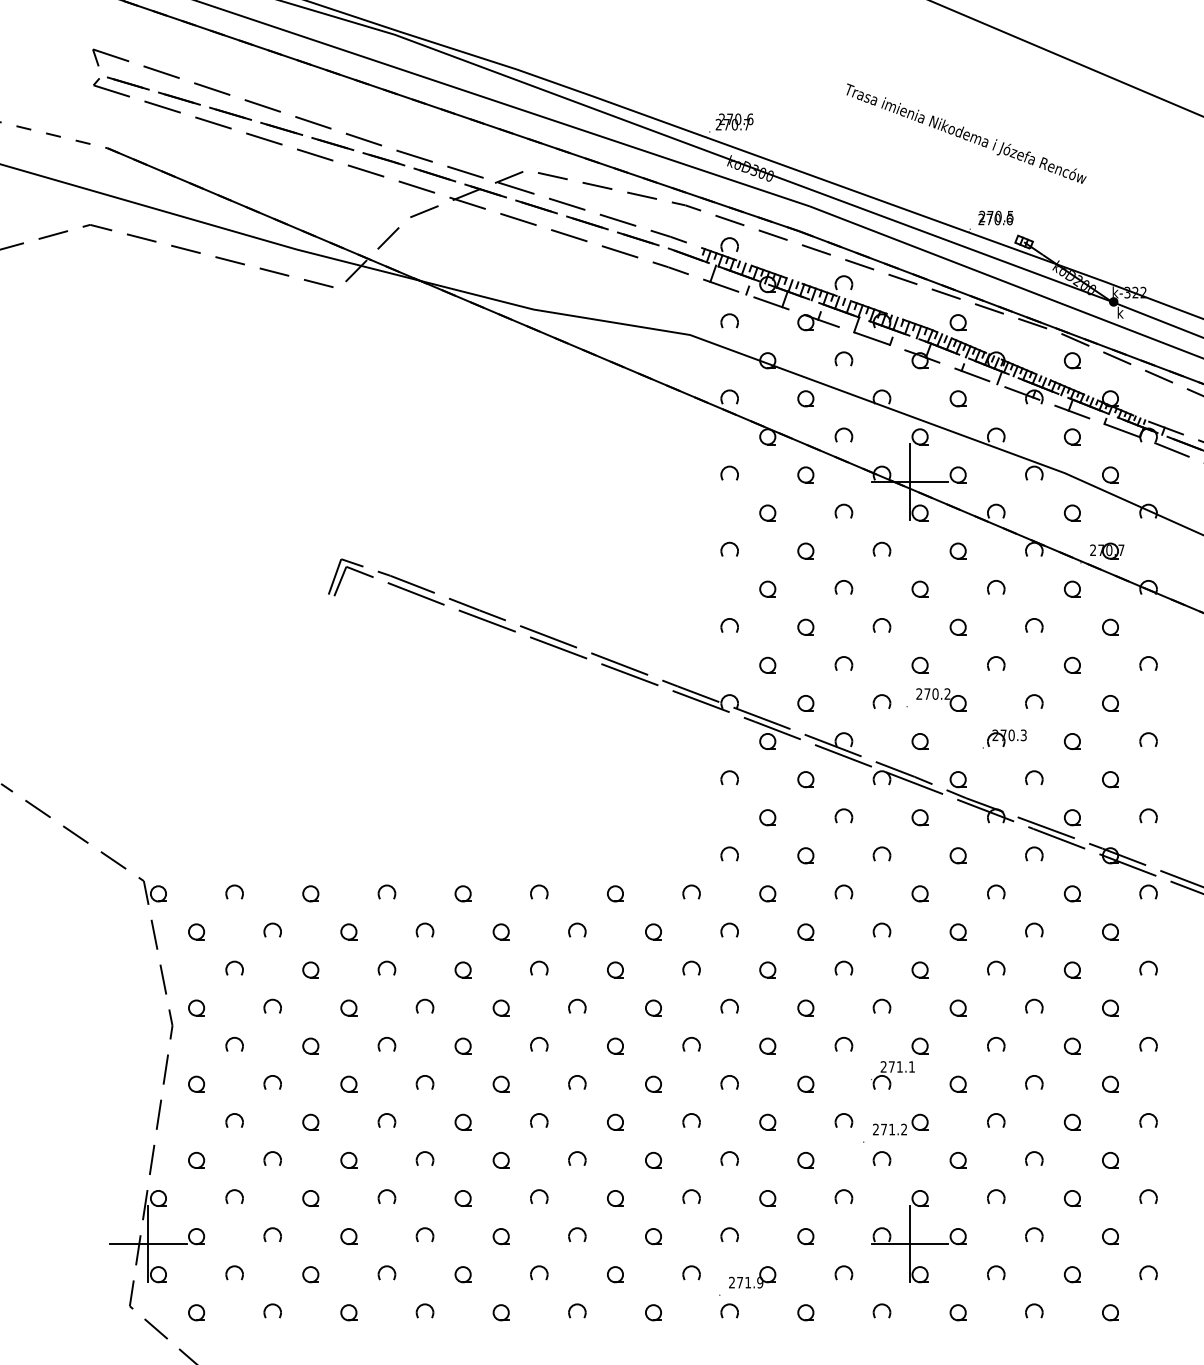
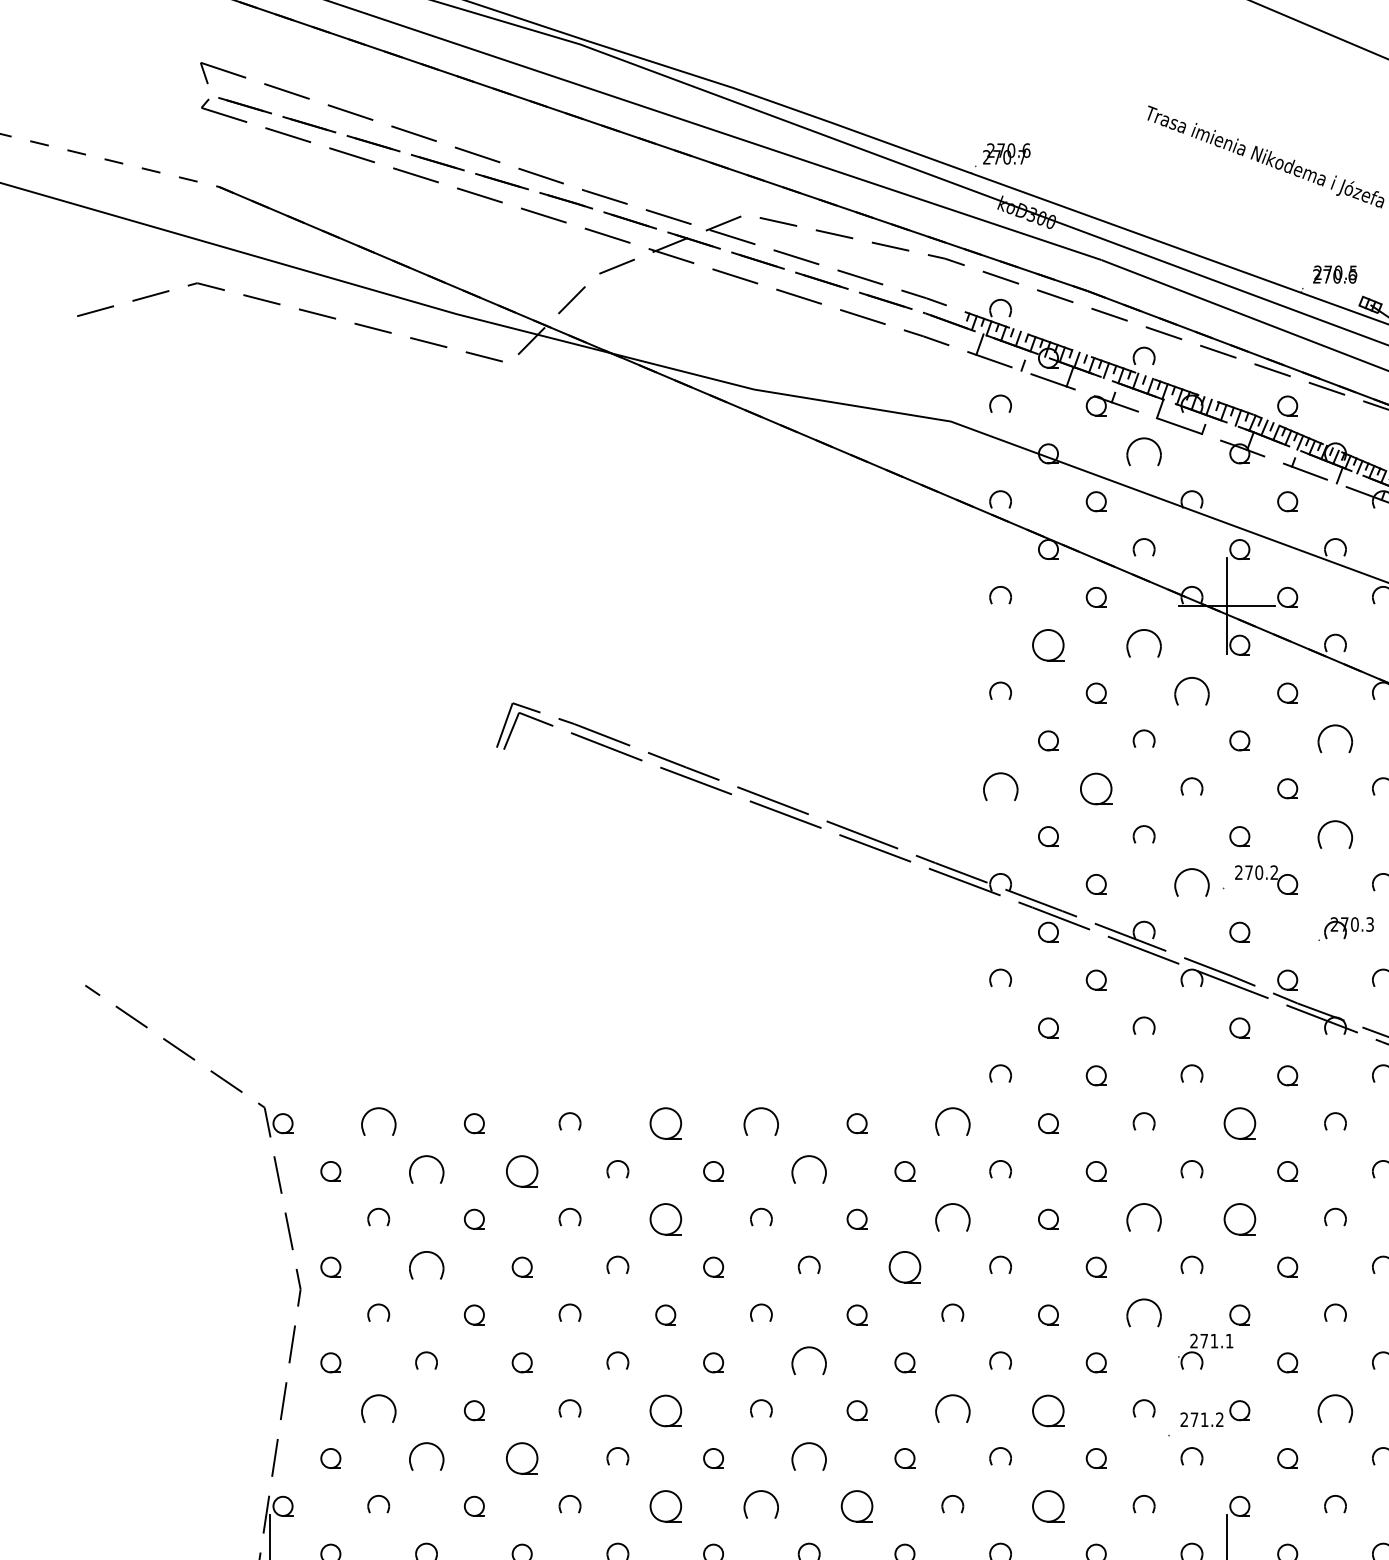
part: (843, 358) -> (1143, 451), size x1.6
part: (843, 510) -> (1143, 642), size x1.6
part: (767, 512) -> (1048, 644), size x1.6
part: (881, 548) -> (1191, 689), size x1.6
part: (996, 587) -> (1335, 738), size x1.6
part: (729, 625) -> (1000, 786), size x1.6
part: (805, 626) -> (1095, 787), size x1.6
part: (996, 663) -> (1335, 834), size x1.6
part: (881, 701) -> (1191, 881), size x1.6
part: (234, 891) -> (378, 1120), size x1.6
part: (539, 891) -> (761, 1120), size x1.6
part: (691, 891) -> (952, 1120), size x1.6
part: (462, 893) -> (664, 1123), size x1.6
part: (919, 893) -> (1239, 1123), size x1.6
part: (272, 929) -> (426, 1168), size x1.6
part: (577, 929) -> (809, 1168), size x1.6
part: (348, 931) -> (521, 1170), size x1.6
part: (691, 967) -> (952, 1216), size x1.6
part: (843, 967) -> (1143, 1216), size x1.6
part: (462, 969) -> (664, 1218), size x1.6
part: (919, 969) -> (1239, 1218), size x1.6
part: (272, 1005) -> (426, 1263), size x1.6
part: (653, 1007) -> (904, 1266), size x1.6
part: (843, 1044) -> (1143, 1312), size x1.6
part: (577, 1082) -> (809, 1360), size x1.6
part: (234, 1120) -> (378, 1408), size x1.6
part: (691, 1120) -> (952, 1408), size x1.6
part: (996, 1120) -> (1335, 1408), size x1.6
part: (462, 1121) -> (664, 1409), size x1.6
part: (767, 1121) -> (1048, 1409), size x1.6
part: (272, 1158) -> (426, 1456), size x1.6
part: (577, 1158) -> (809, 1456), size x1.6
part: (348, 1160) -> (521, 1458), size x1.6
part: (539, 1196) -> (761, 1503), size x1.6
part: (462, 1198) -> (664, 1506), size x1.6
part: (615, 1198) -> (857, 1506), size x1.6
part: (767, 1198) -> (1048, 1506), size x1.6

